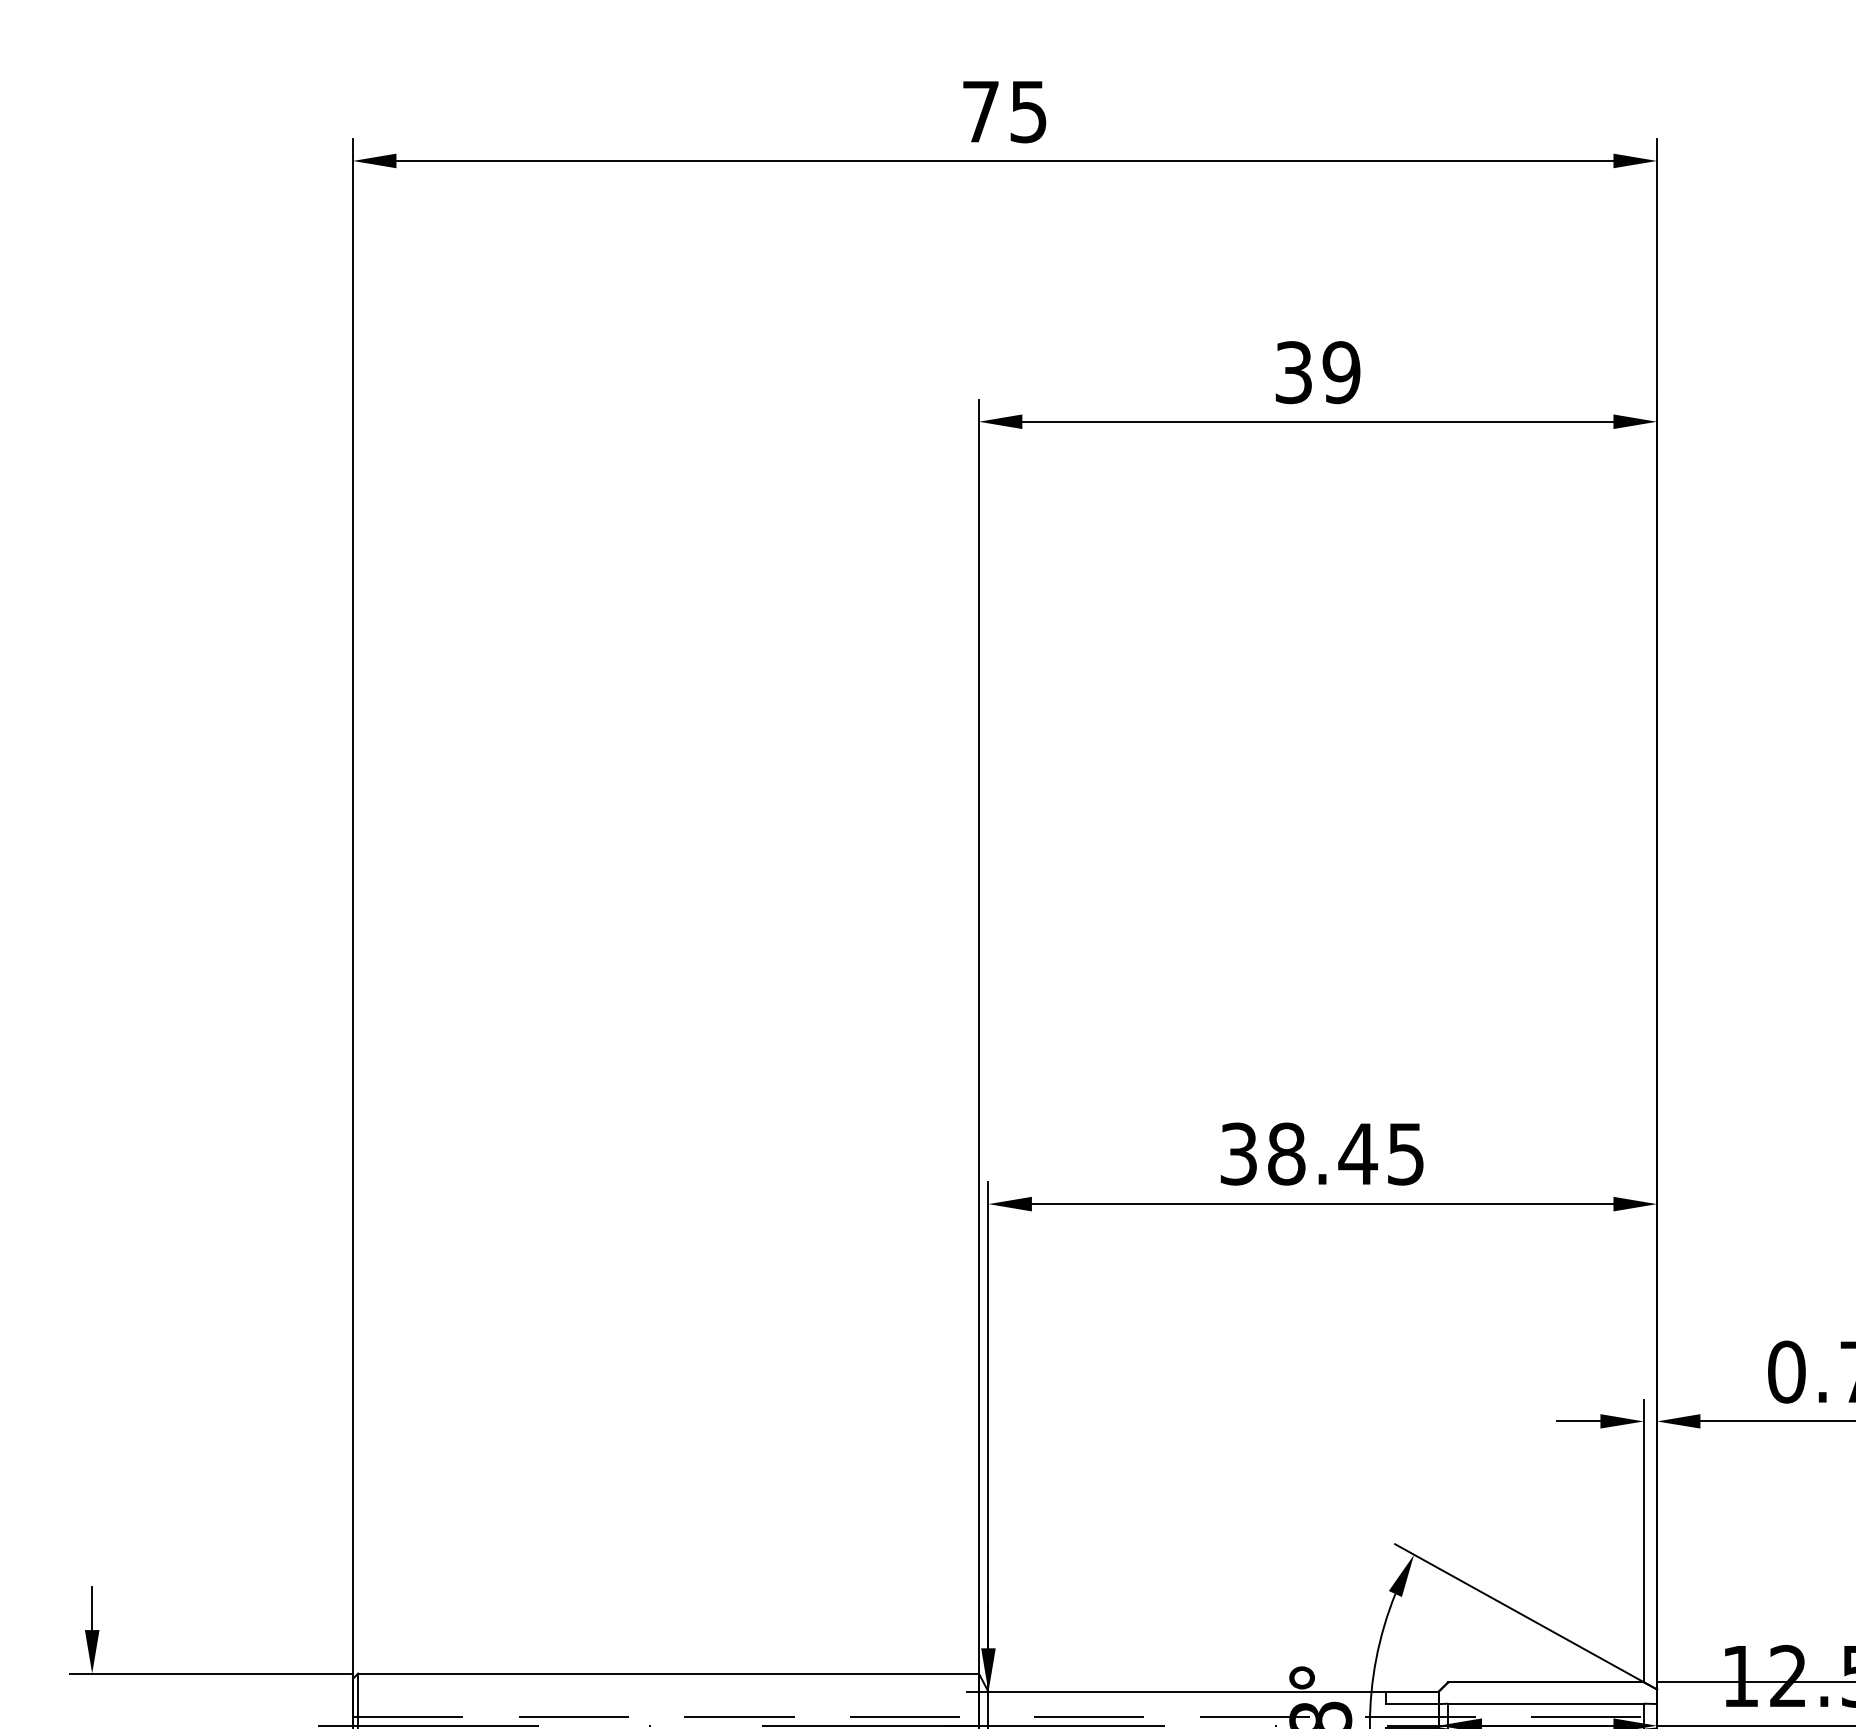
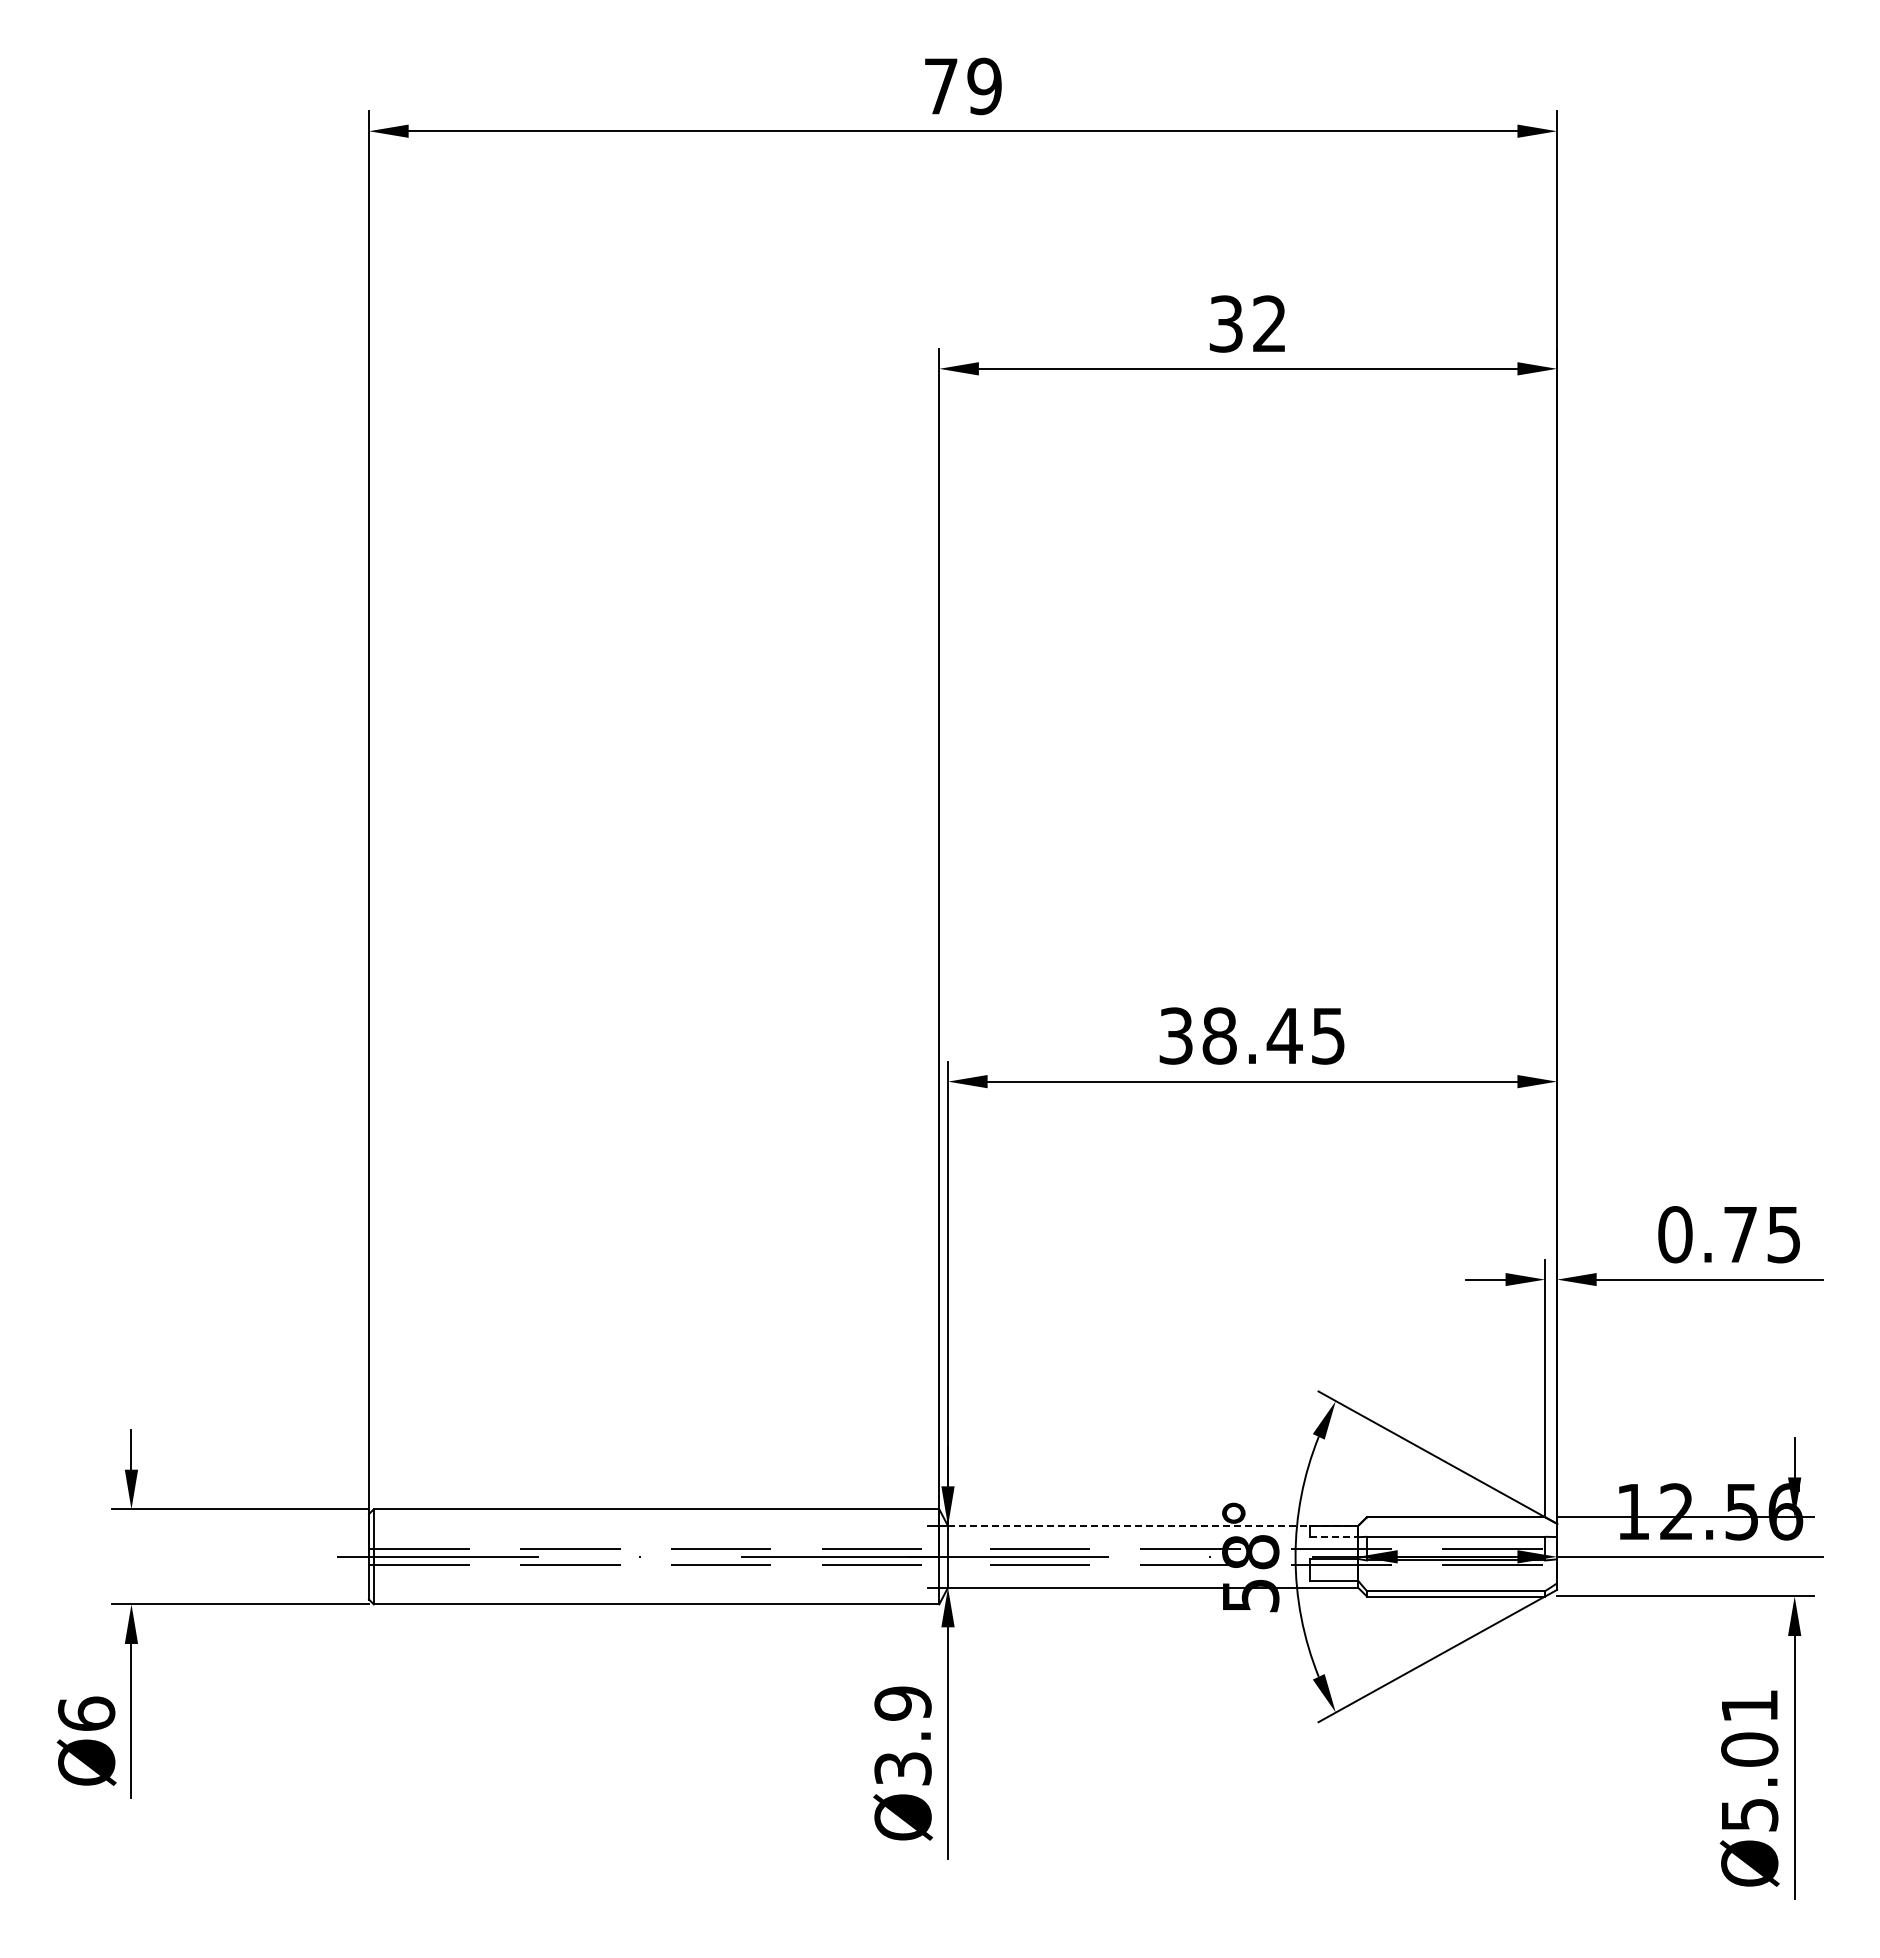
text: (1028, 110) -> (984, 85), 75 -> 79
text: (1341, 371) -> (1269, 323), 39 -> 32
line: (1213, 1691) -> (1153, 1525), solid -> dashed
line: (1412, 1704) -> (1334, 1537), solid -> dashed

